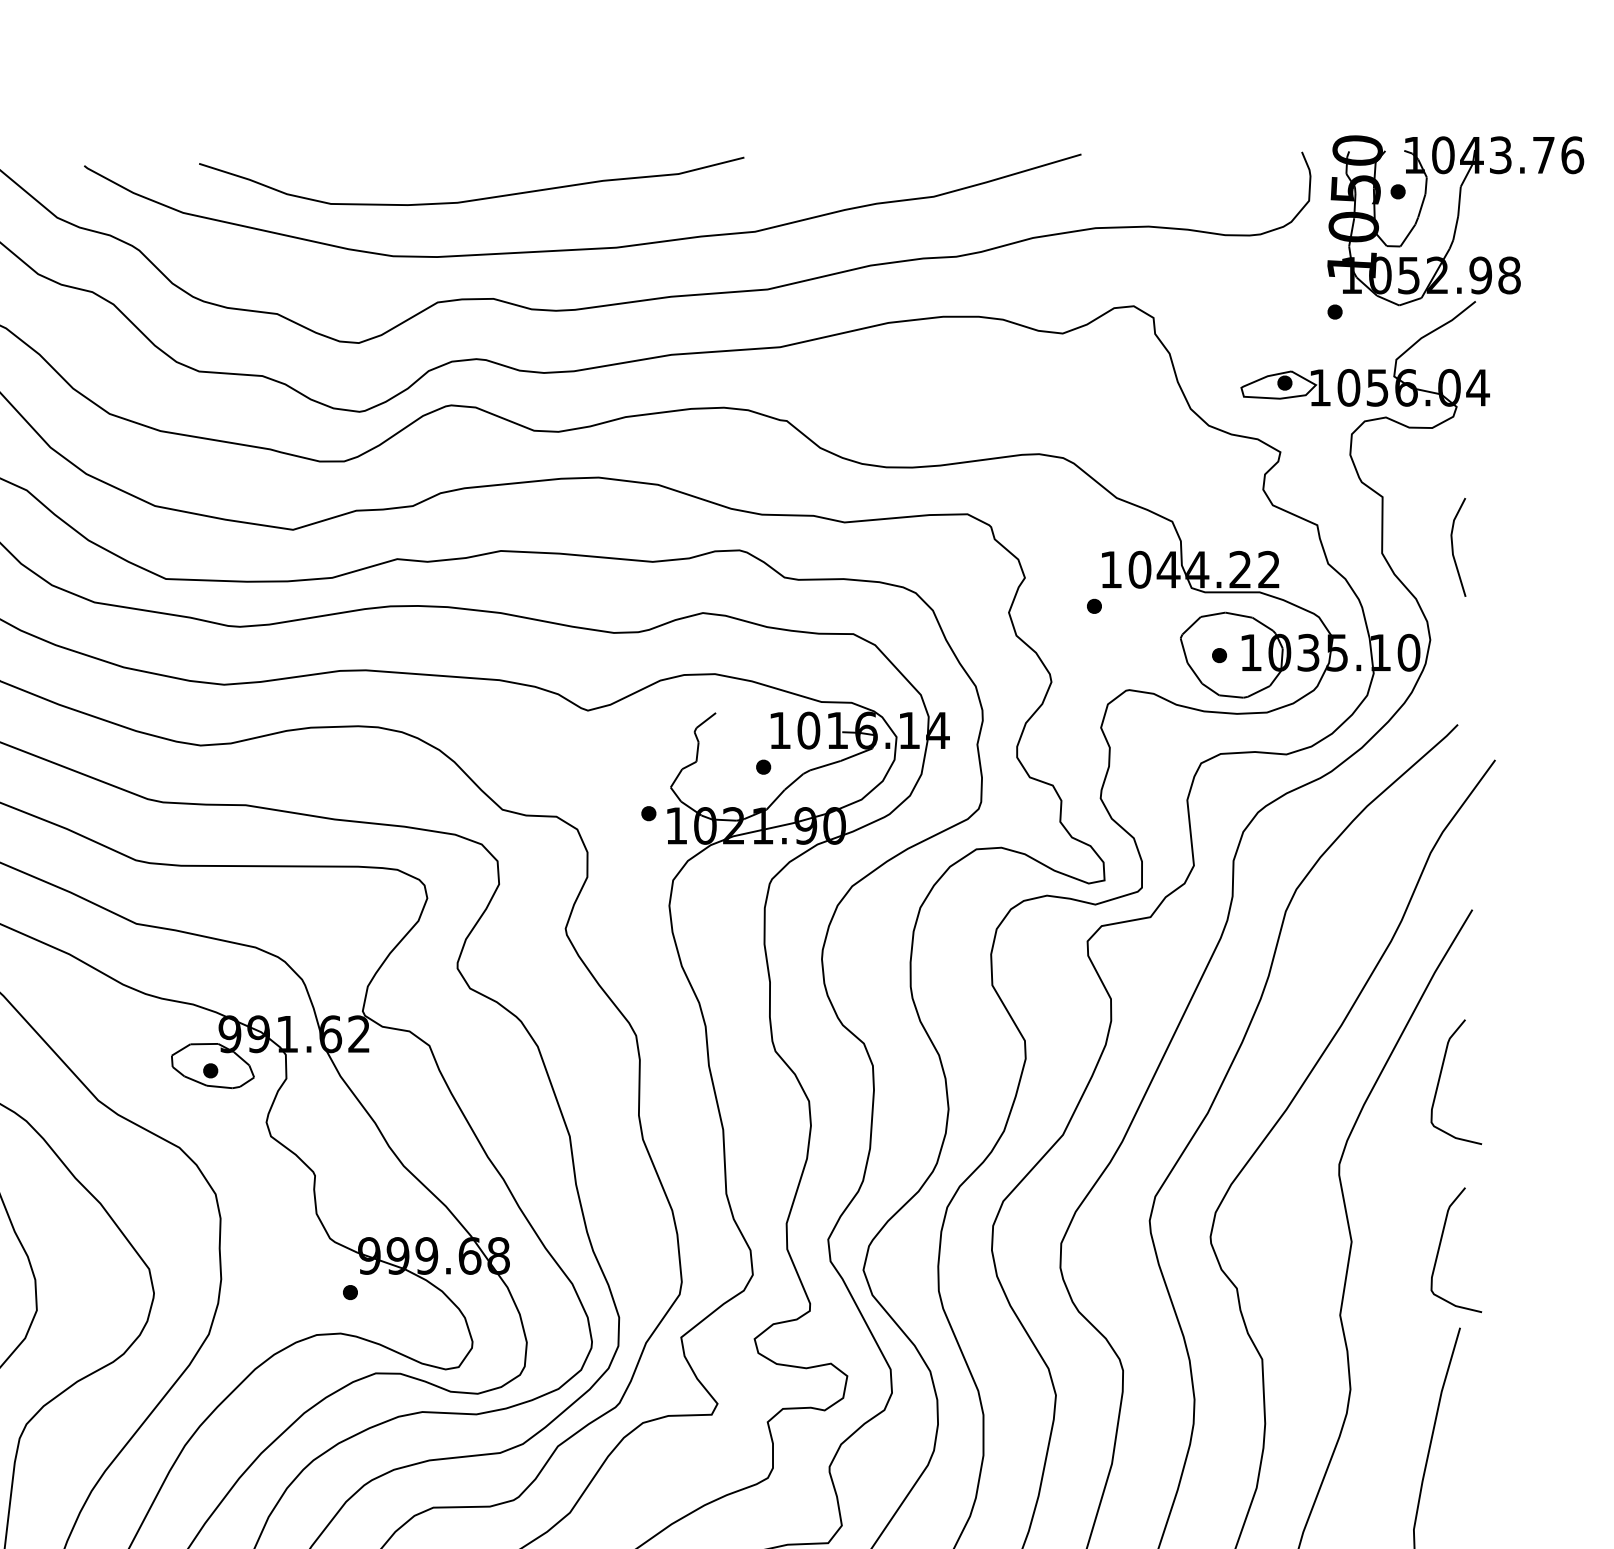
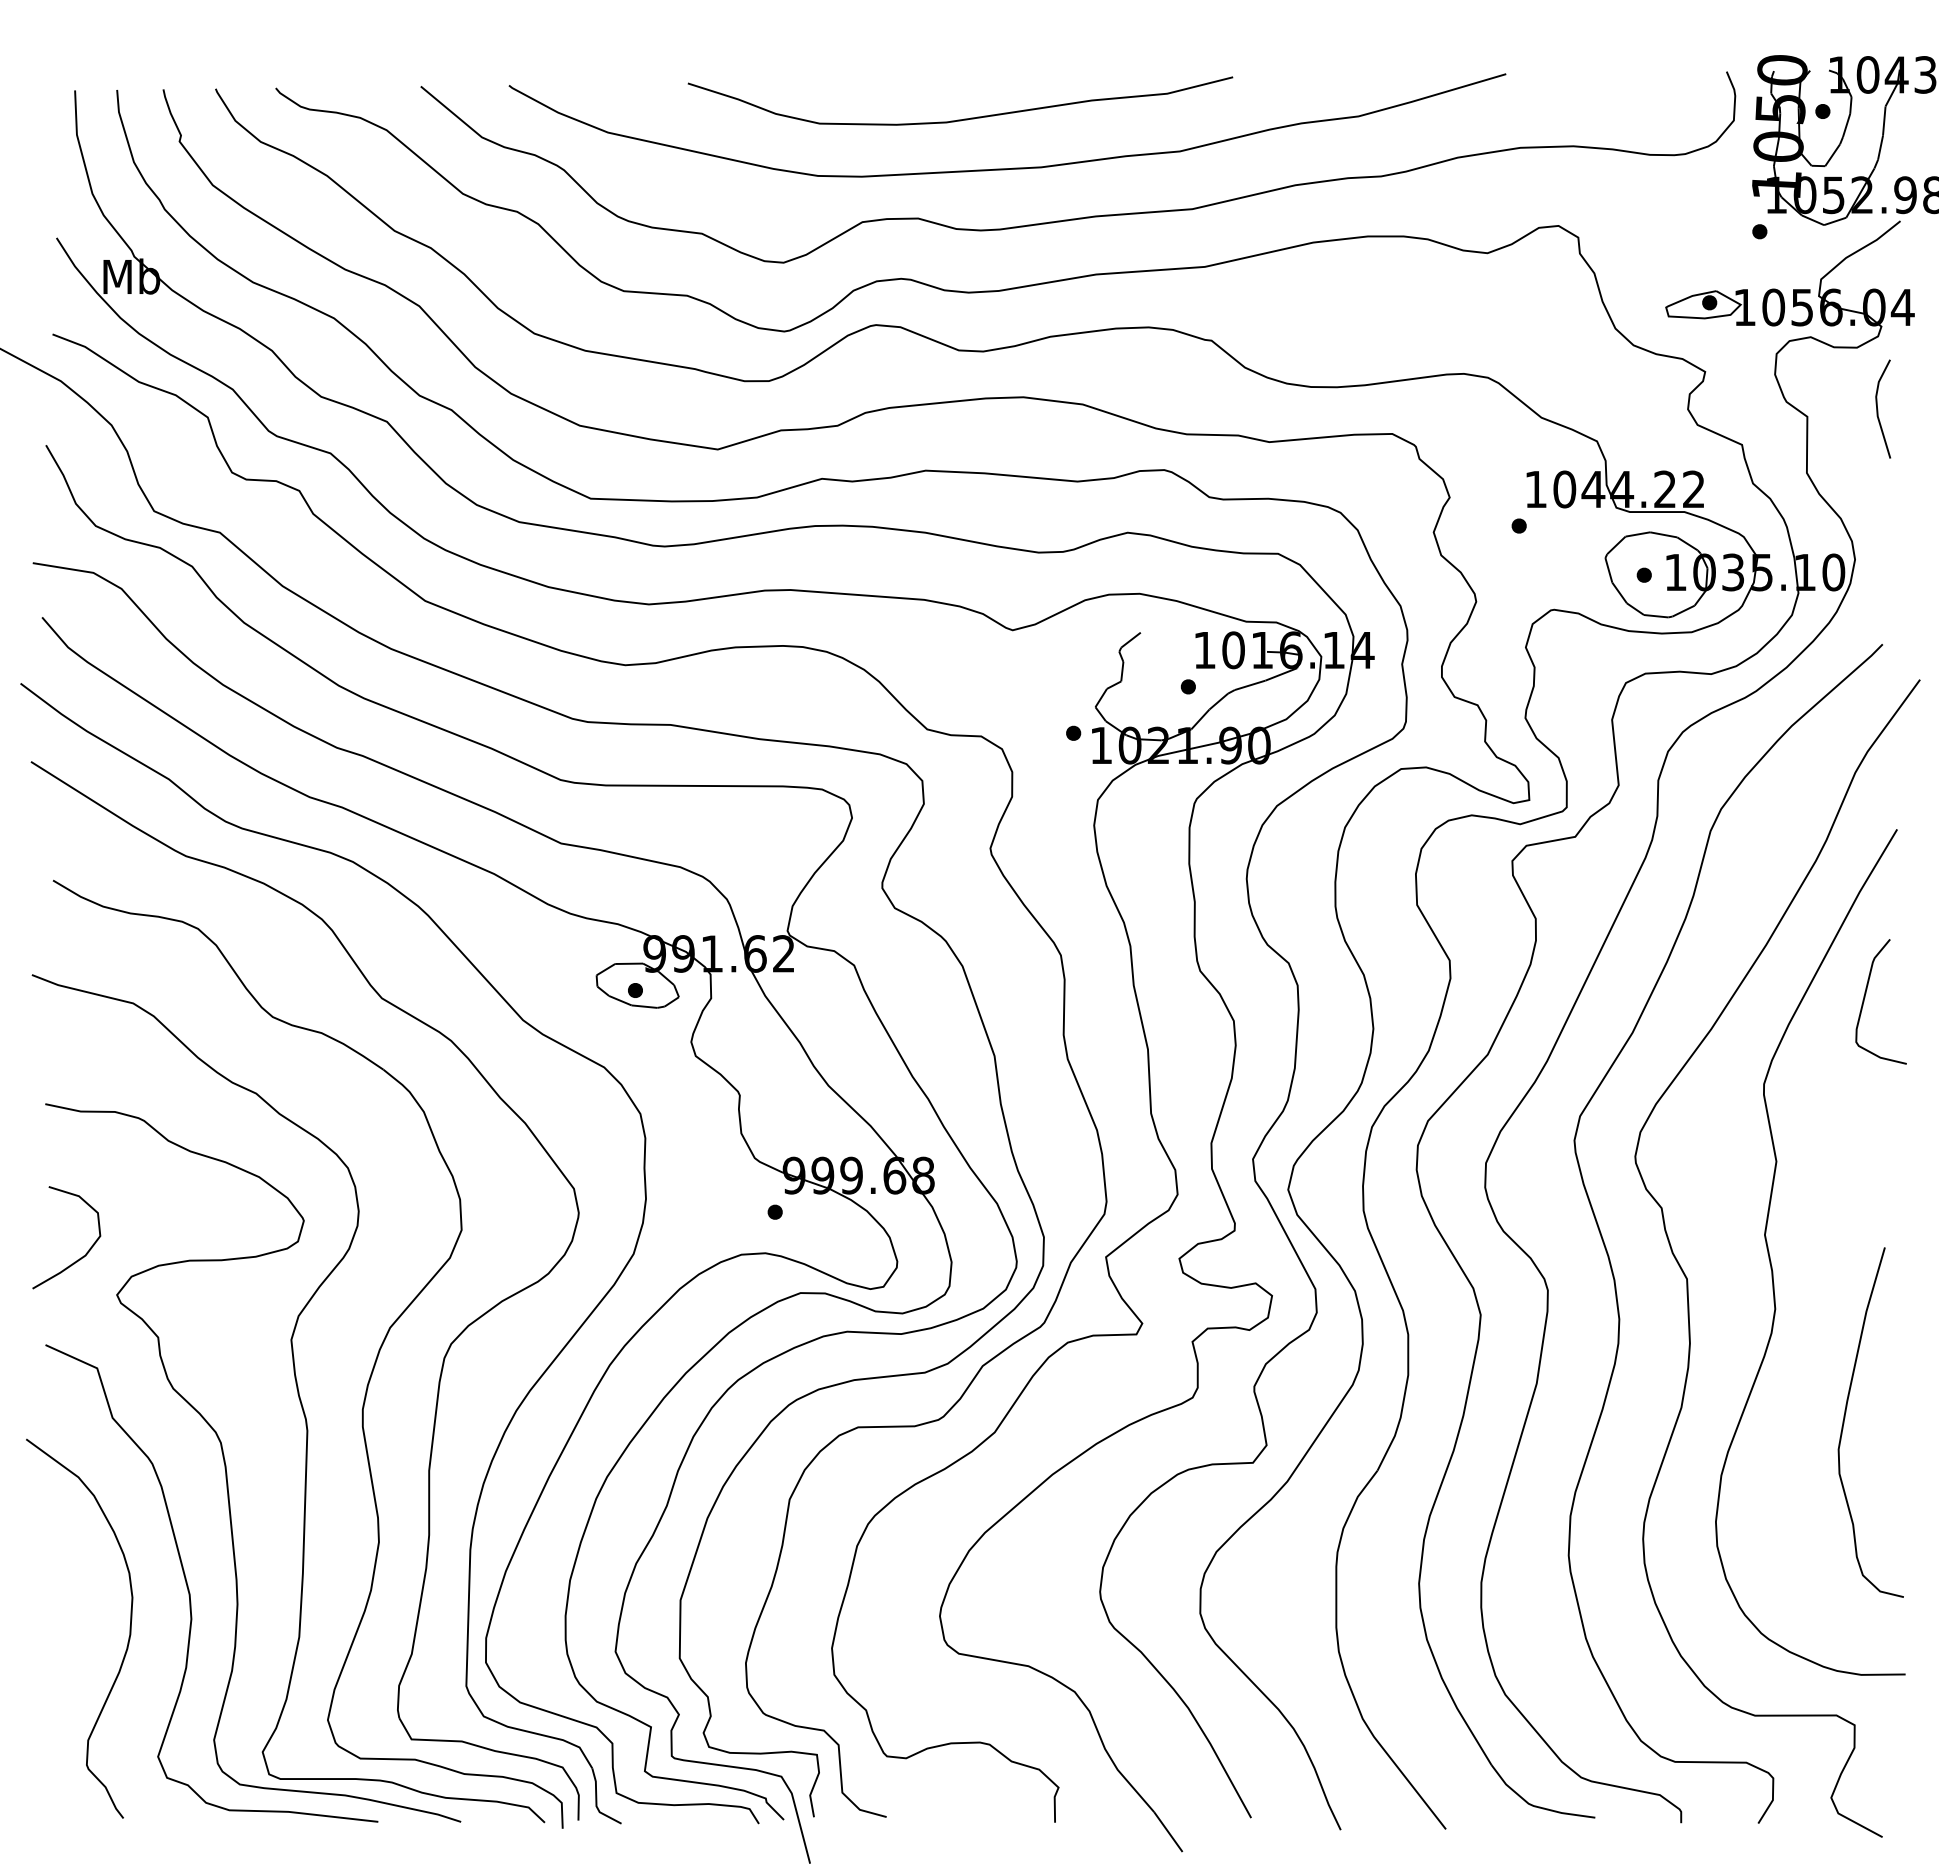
curve: (475, 198) -> (964, 118), moved
line: (1453, 547) -> (1878, 409), moved
curve: (1440, 1245) -> (1865, 1165), removed

